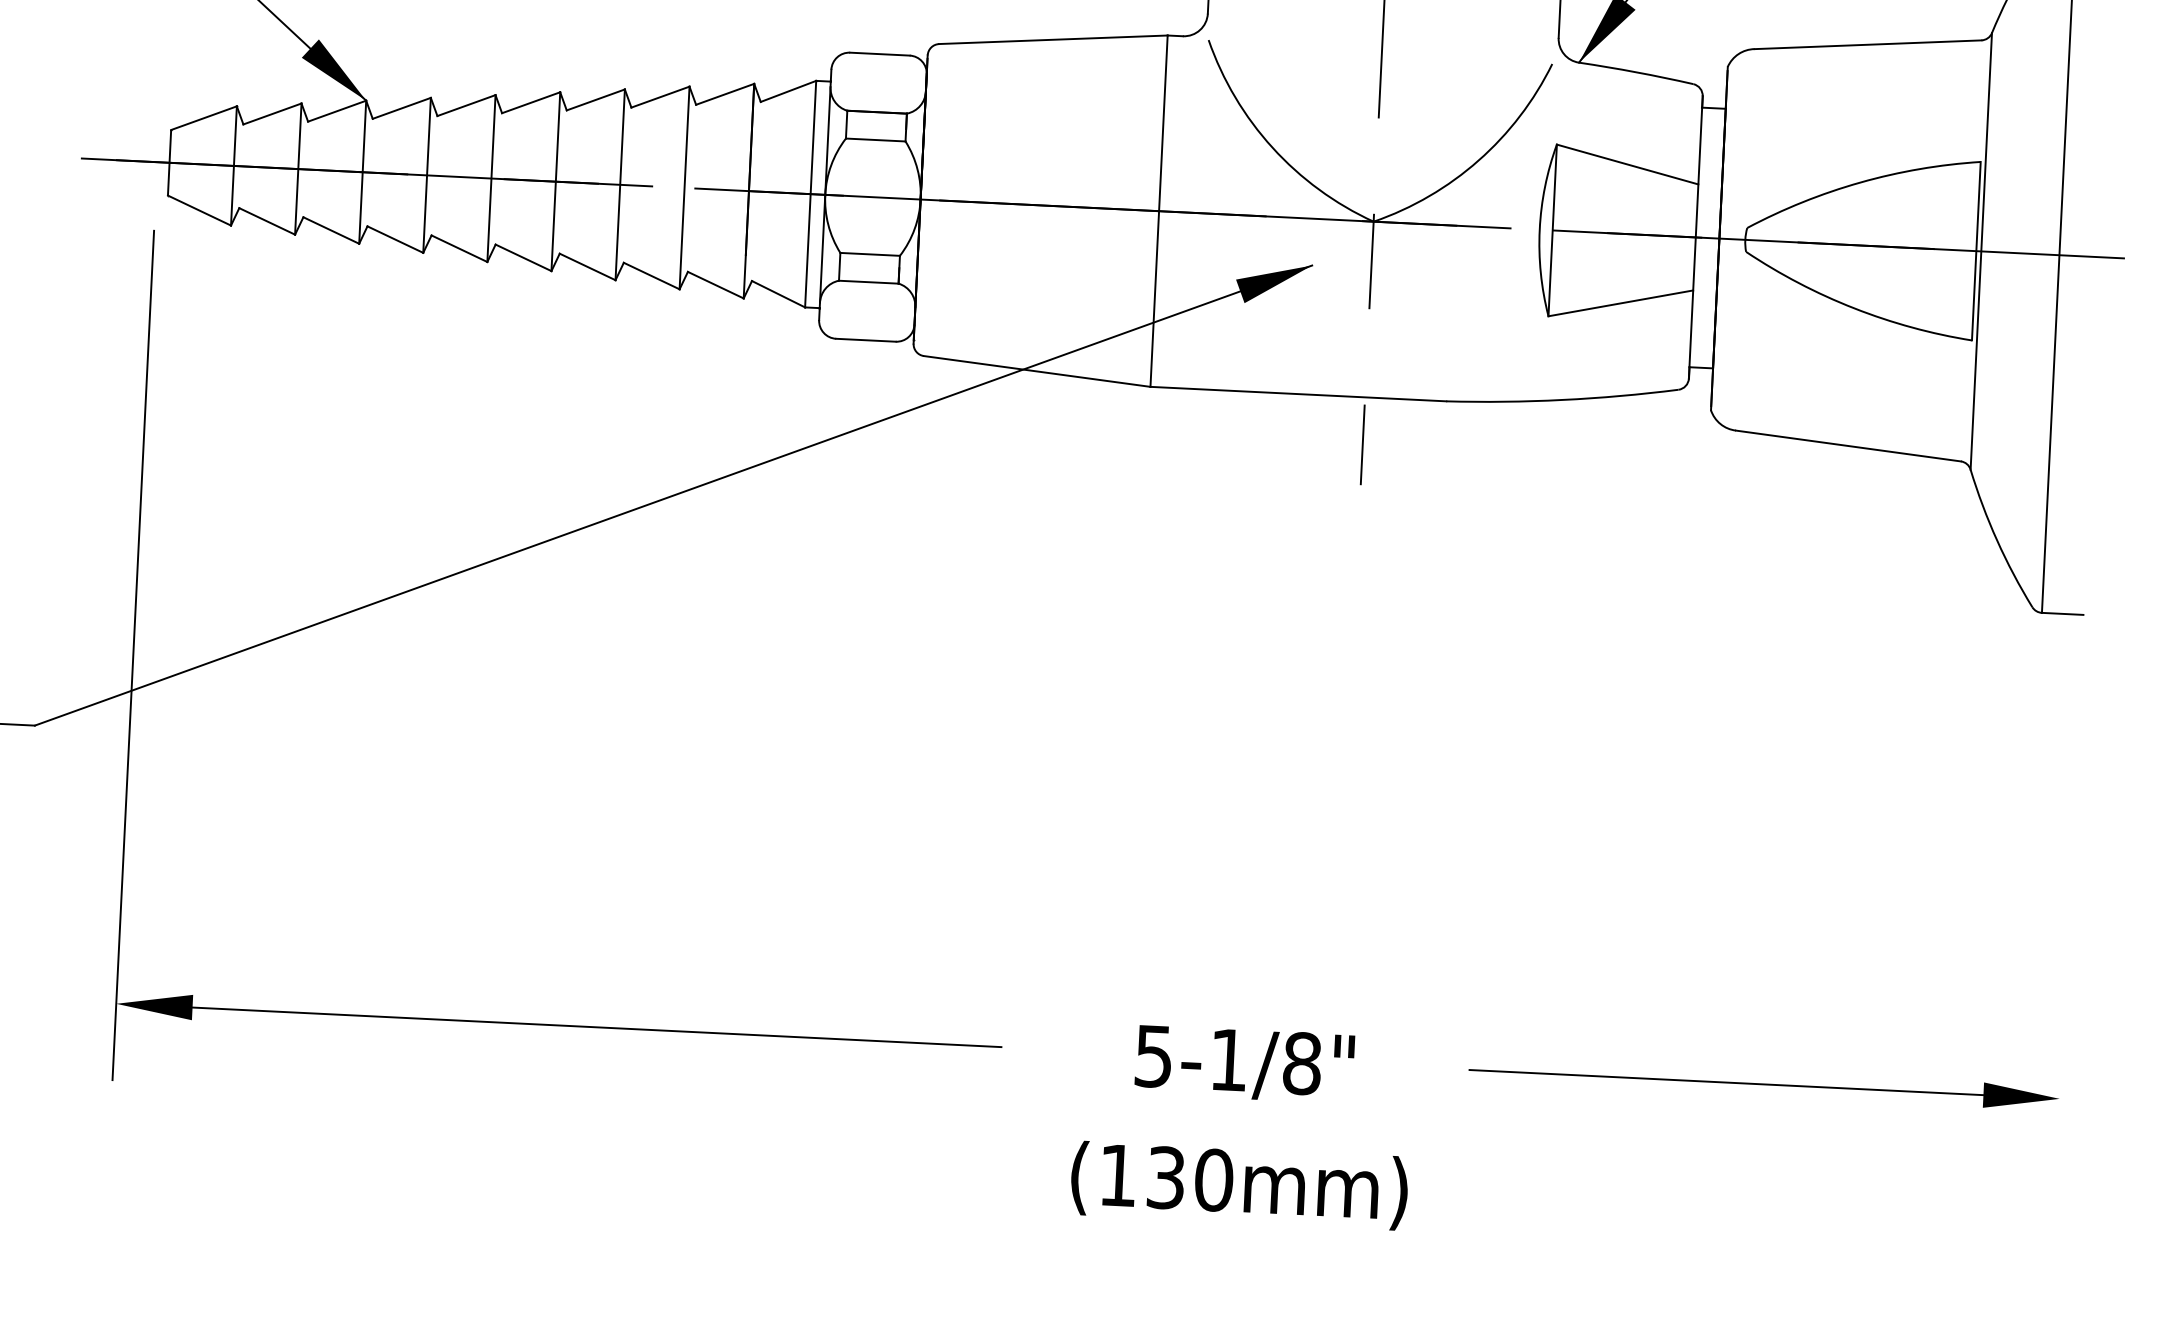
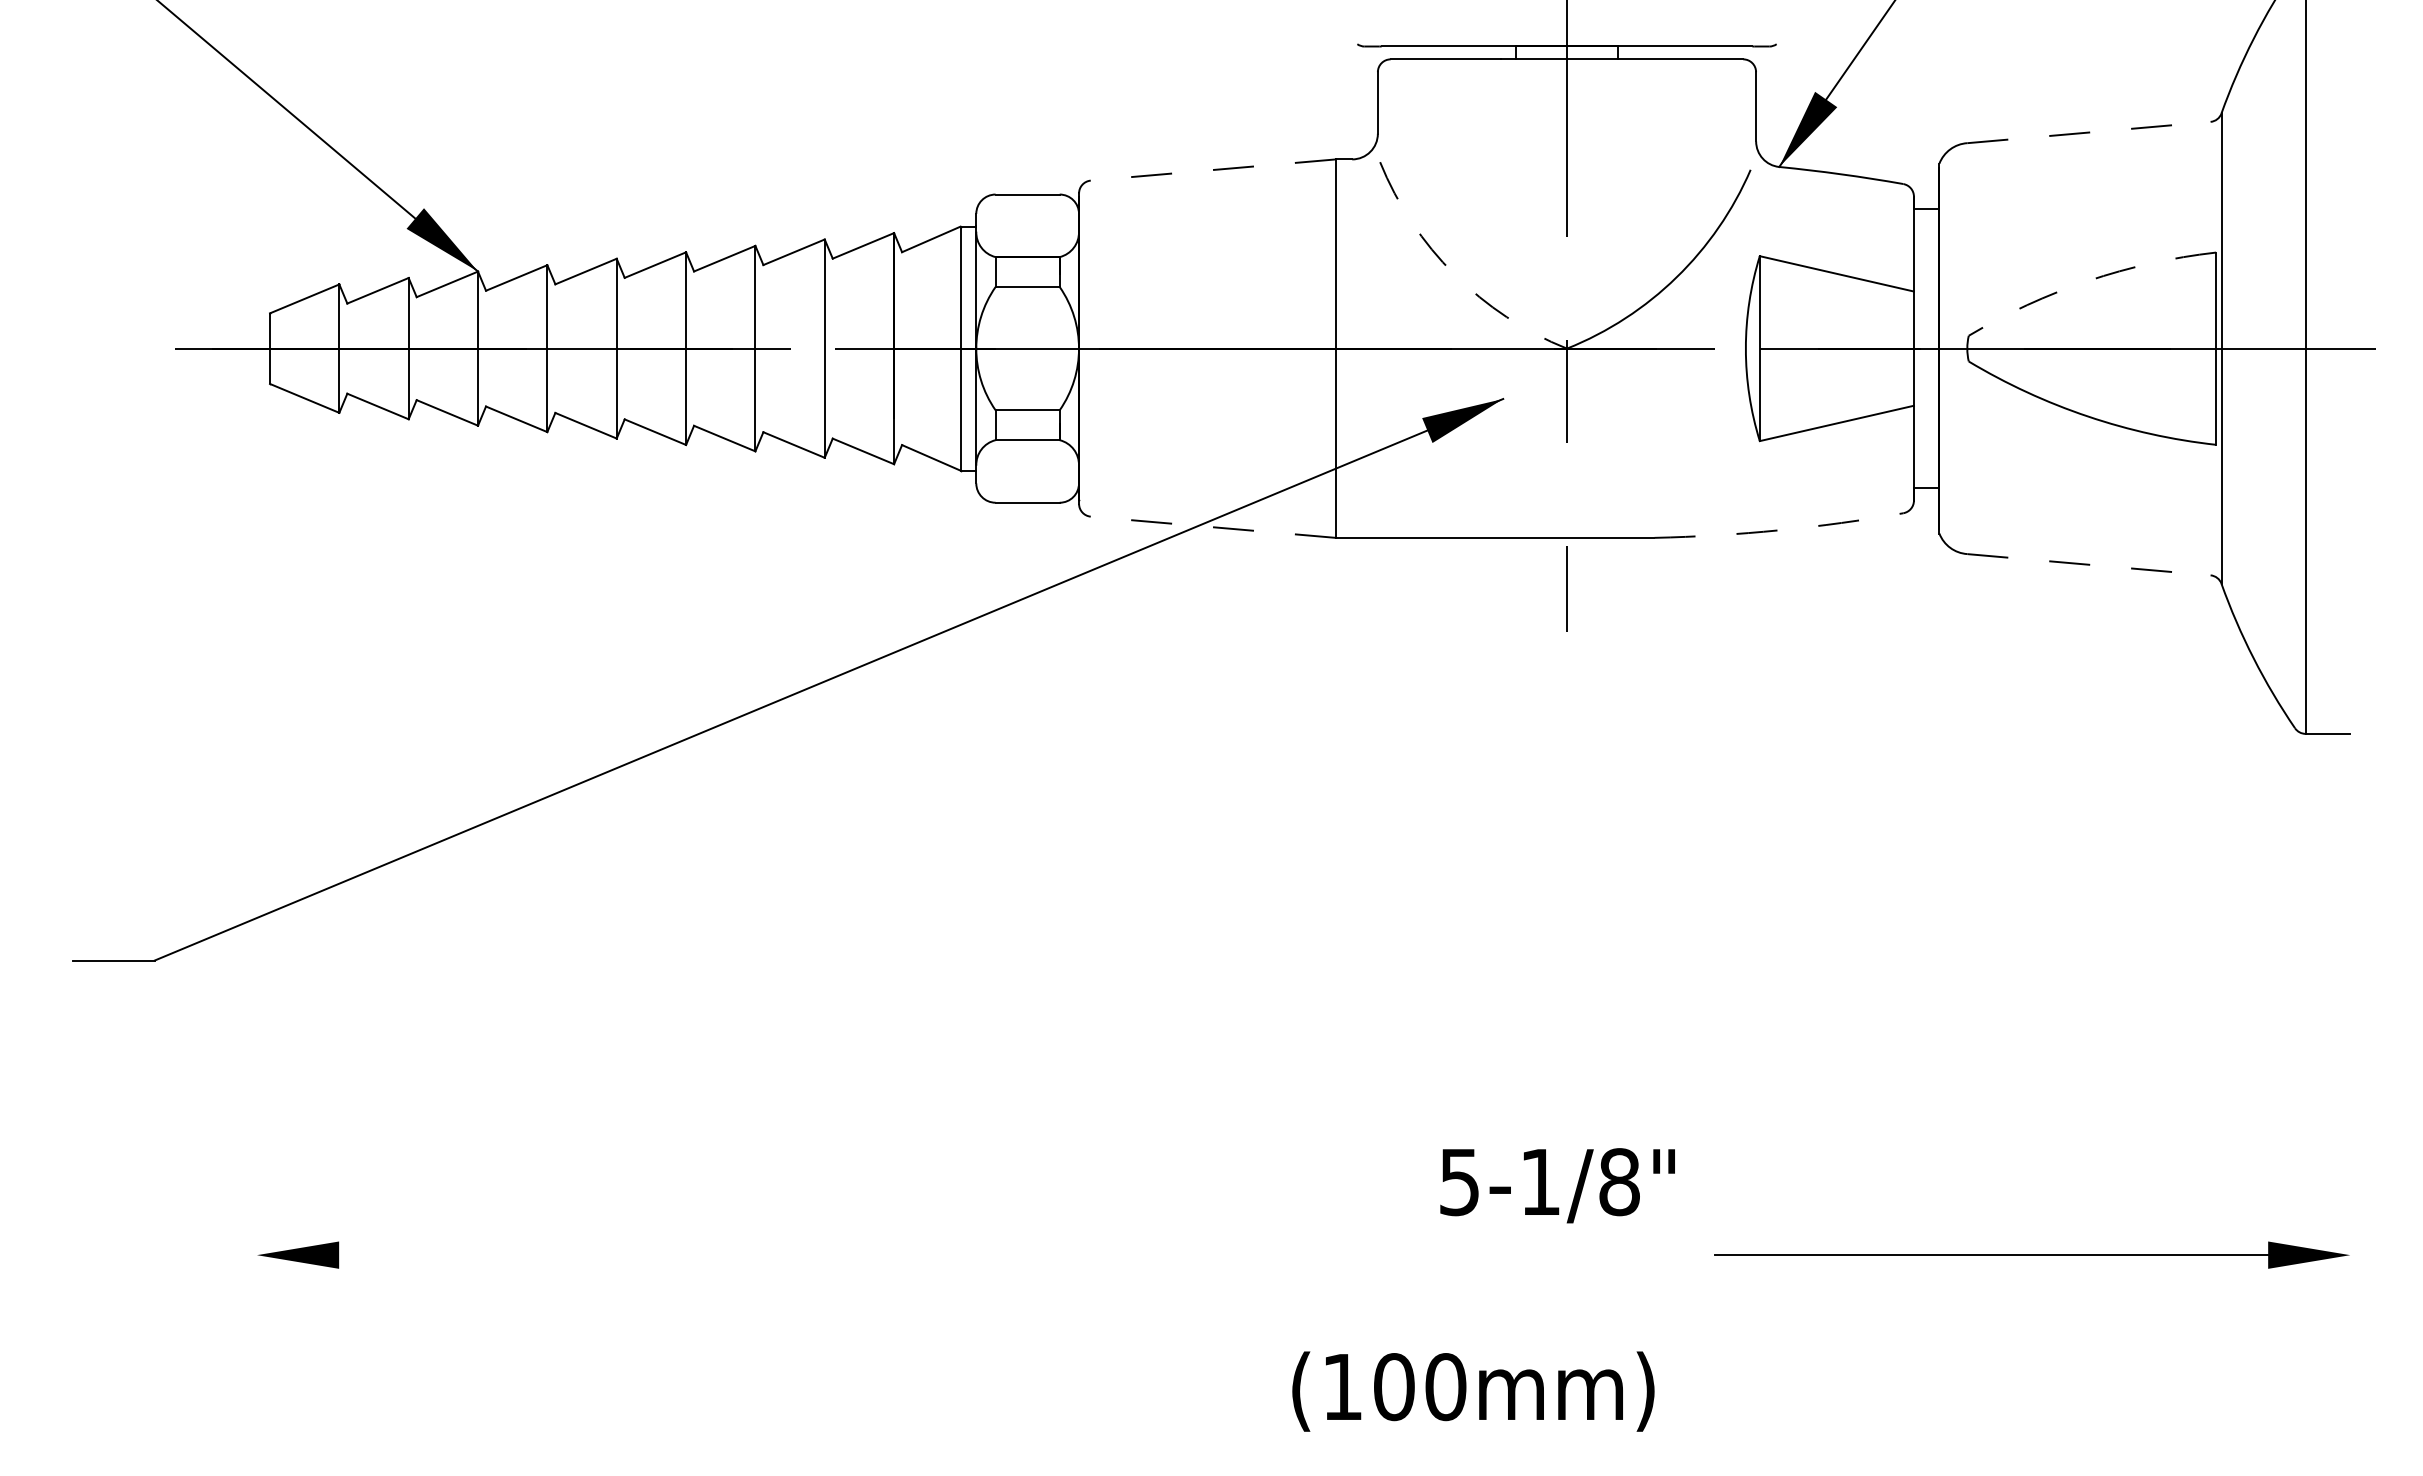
line: (1053, 40) -> (1213, 170), solid -> dashed
line: (1868, 44) -> (2089, 132), solid -> dashed
arc: (1272, 147) -> (1454, 274), solid -> dashed
arc: (1860, 182) -> (2088, 280), solid -> dashed
line: (1037, 371) -> (1213, 527), solid -> dashed
arc: (1562, 400) -> (1779, 530), solid -> dashed
line: (1848, 445) -> (2089, 564), solid -> dashed
line: (132, 655) -> (256, 879), removed
line: (596, 1027) -> (774, 1255), removed
text: (1244, 1063) -> (1557, 1185), moved
text: (1166, 1178) -> (1394, 1387), (130mm) -> (100mm)

